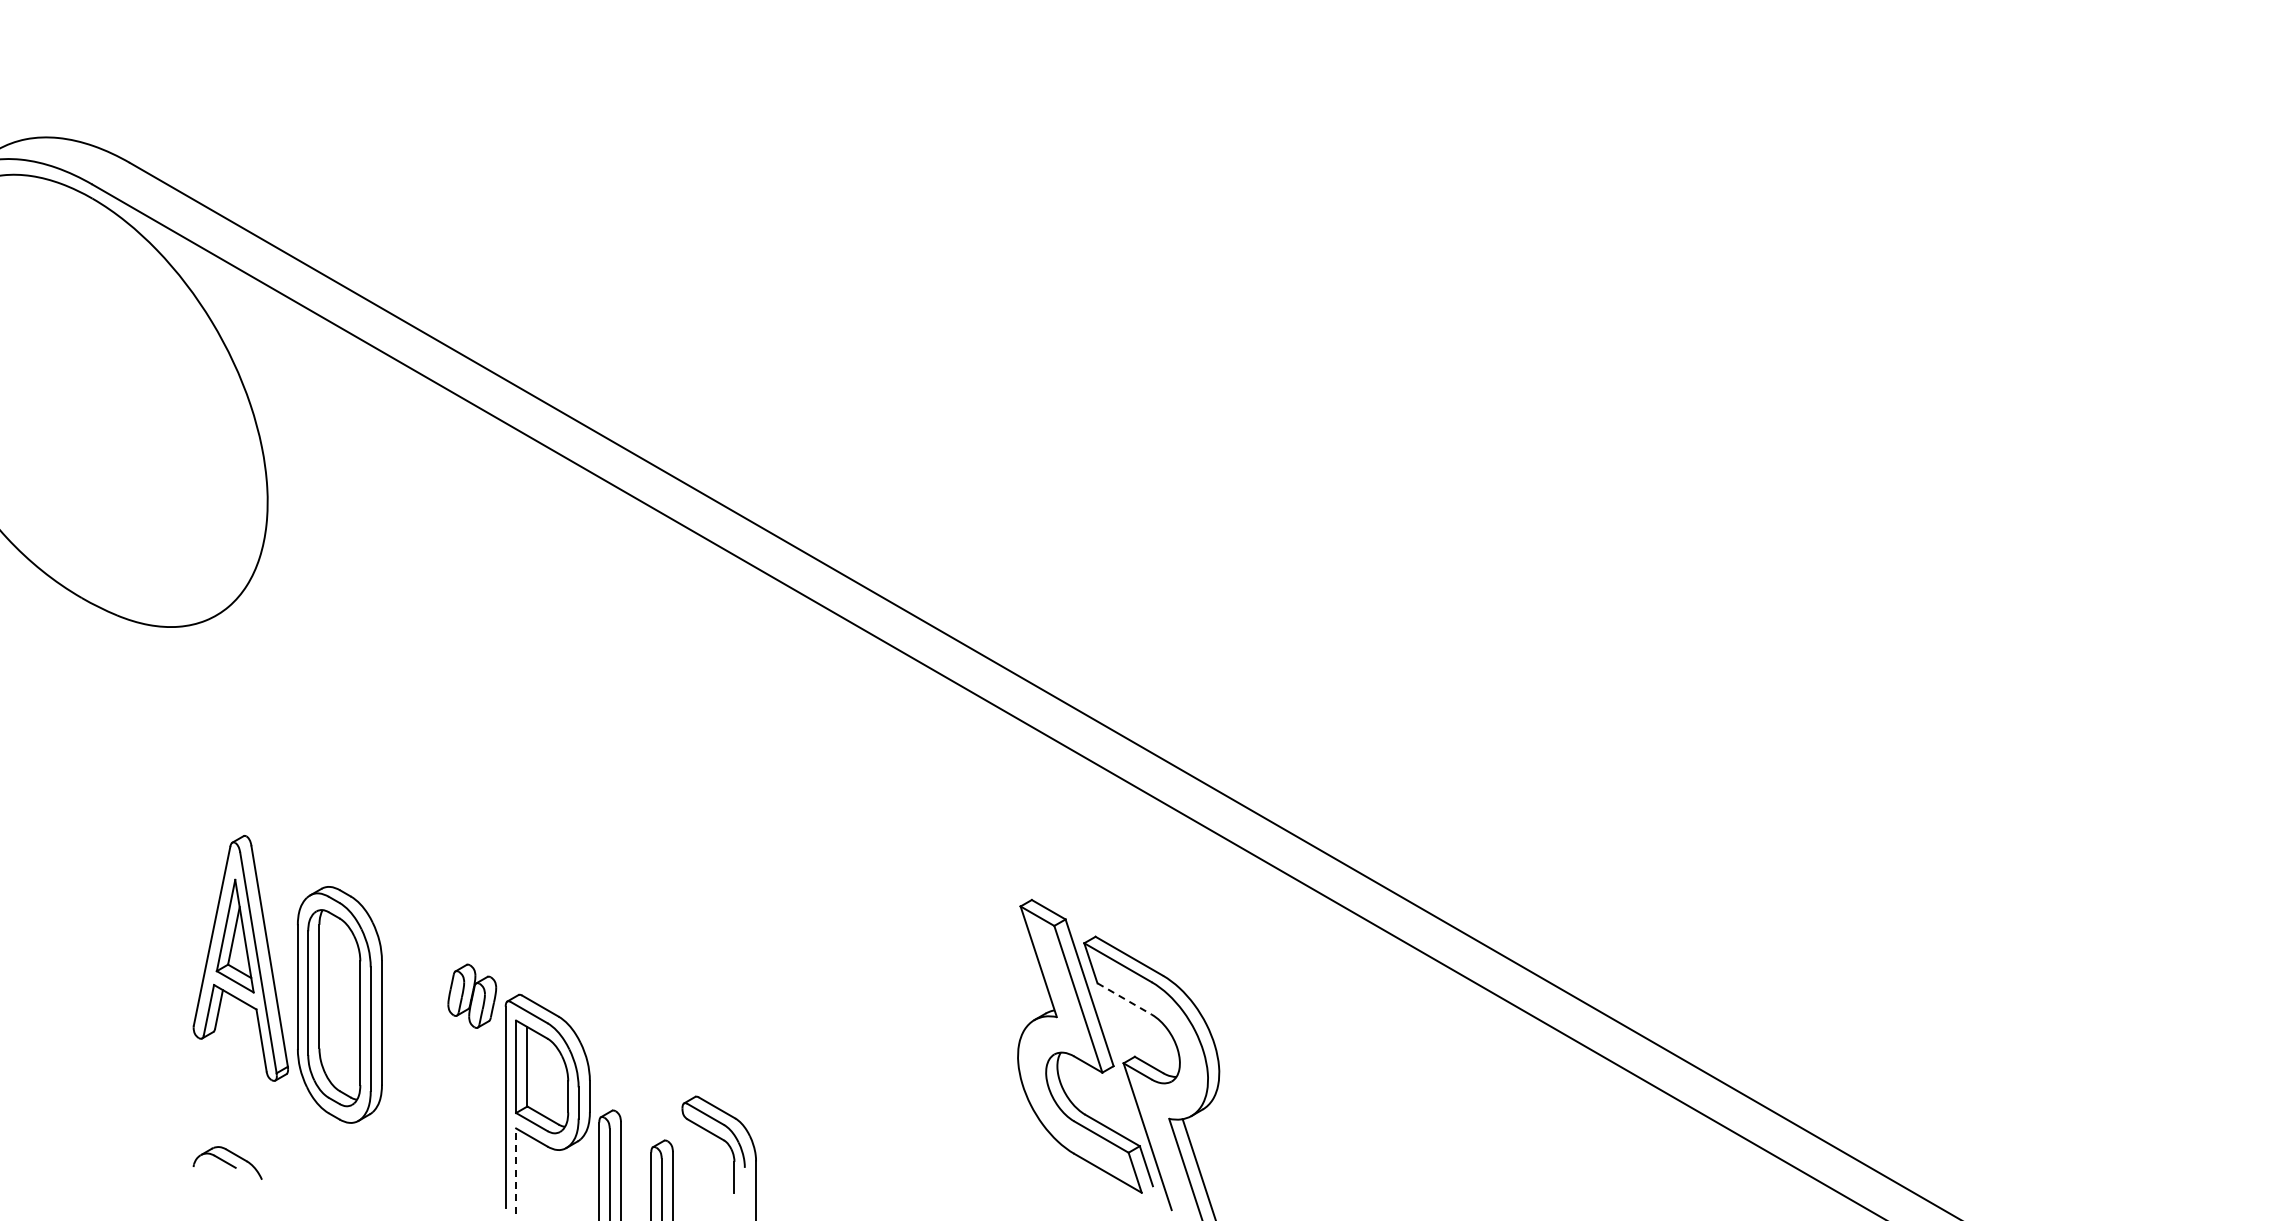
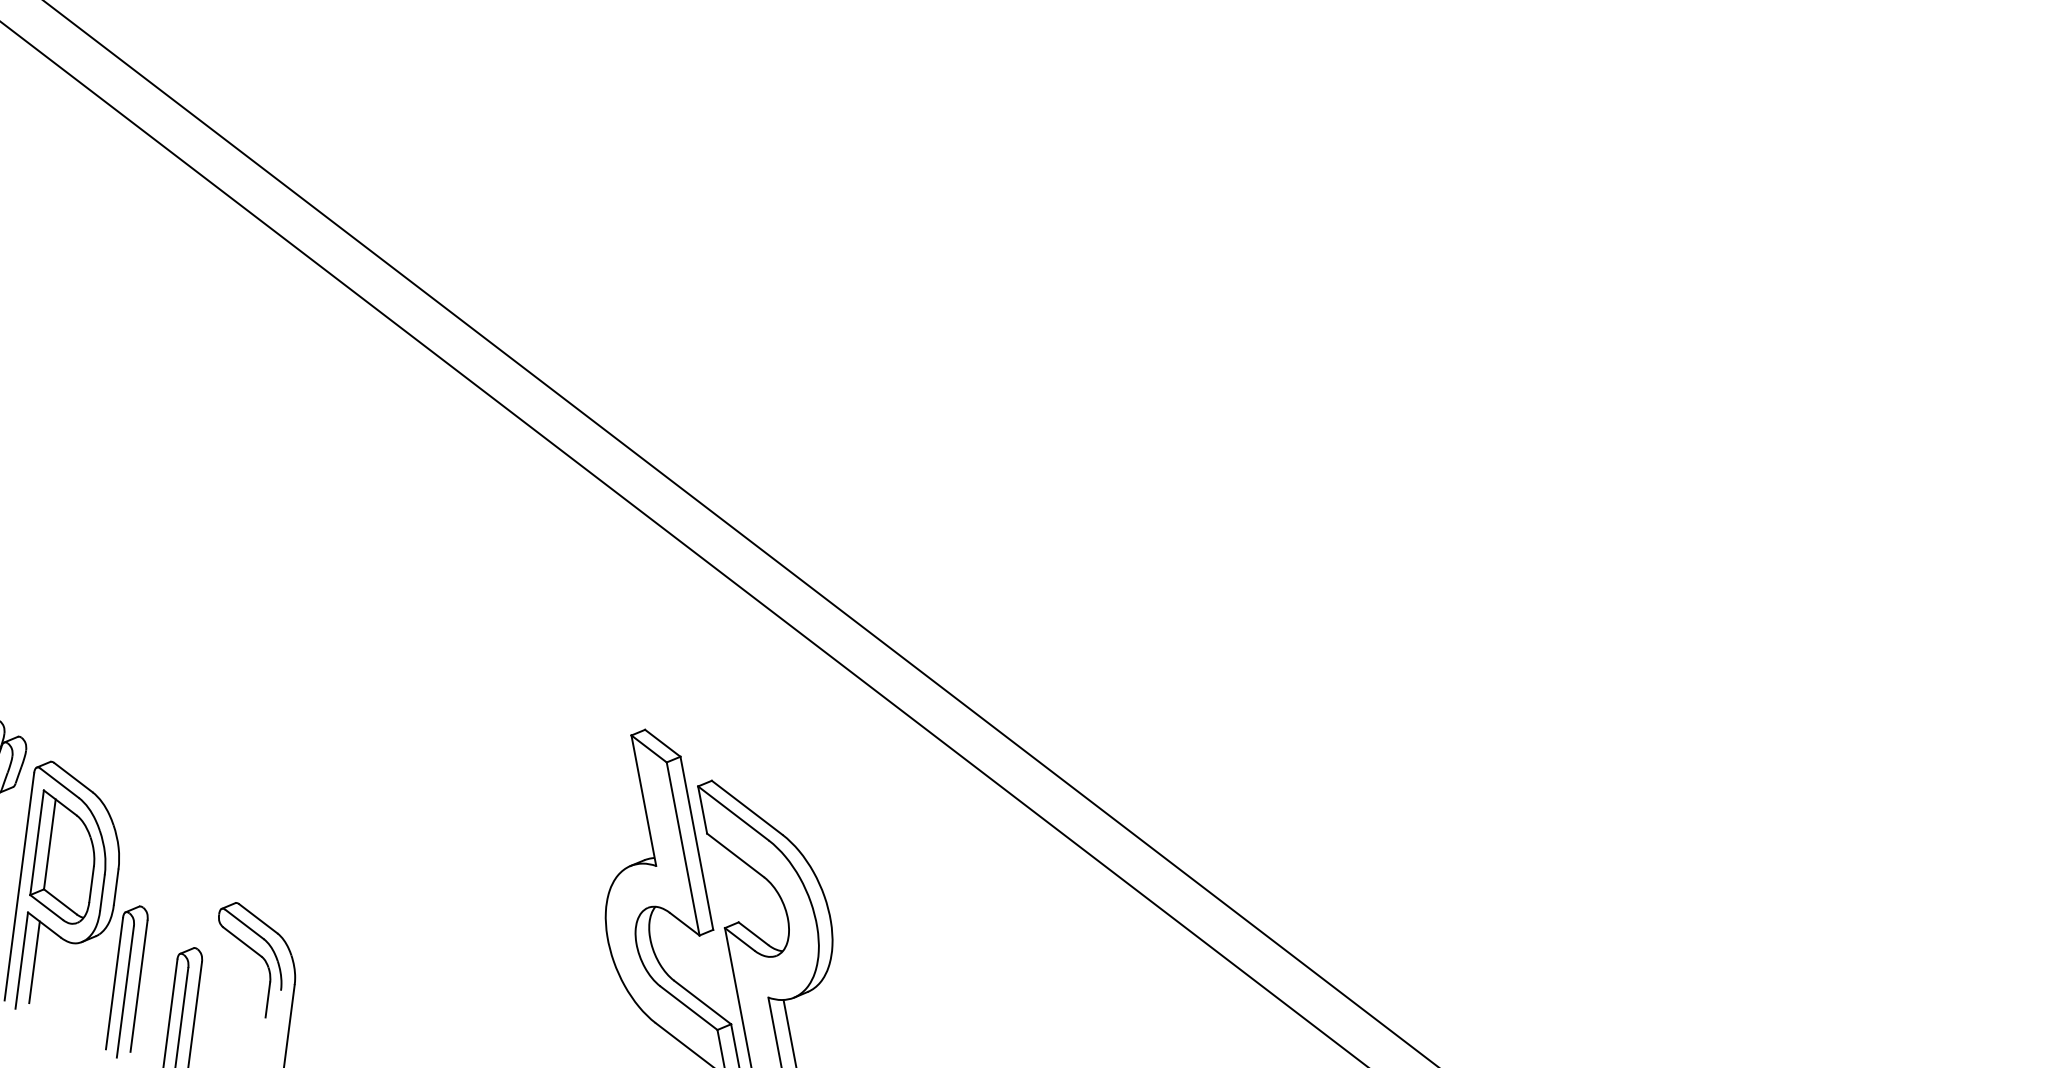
line: (1125, 999) -> (736, 856), dashed -> solid
line: (516, 1170) -> (22, 960), dashed -> solid
line: (527, 1170) -> (34, 961), added

